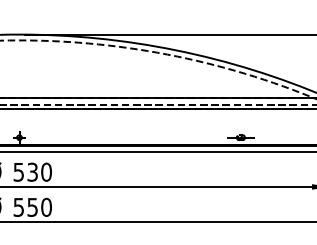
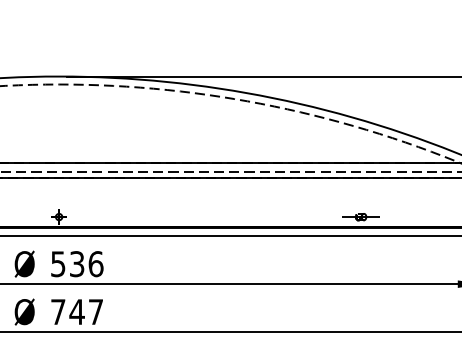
text: (46, 171) -> (95, 263), 530 -> 536
text: (32, 207) -> (77, 312), 550 -> 747

